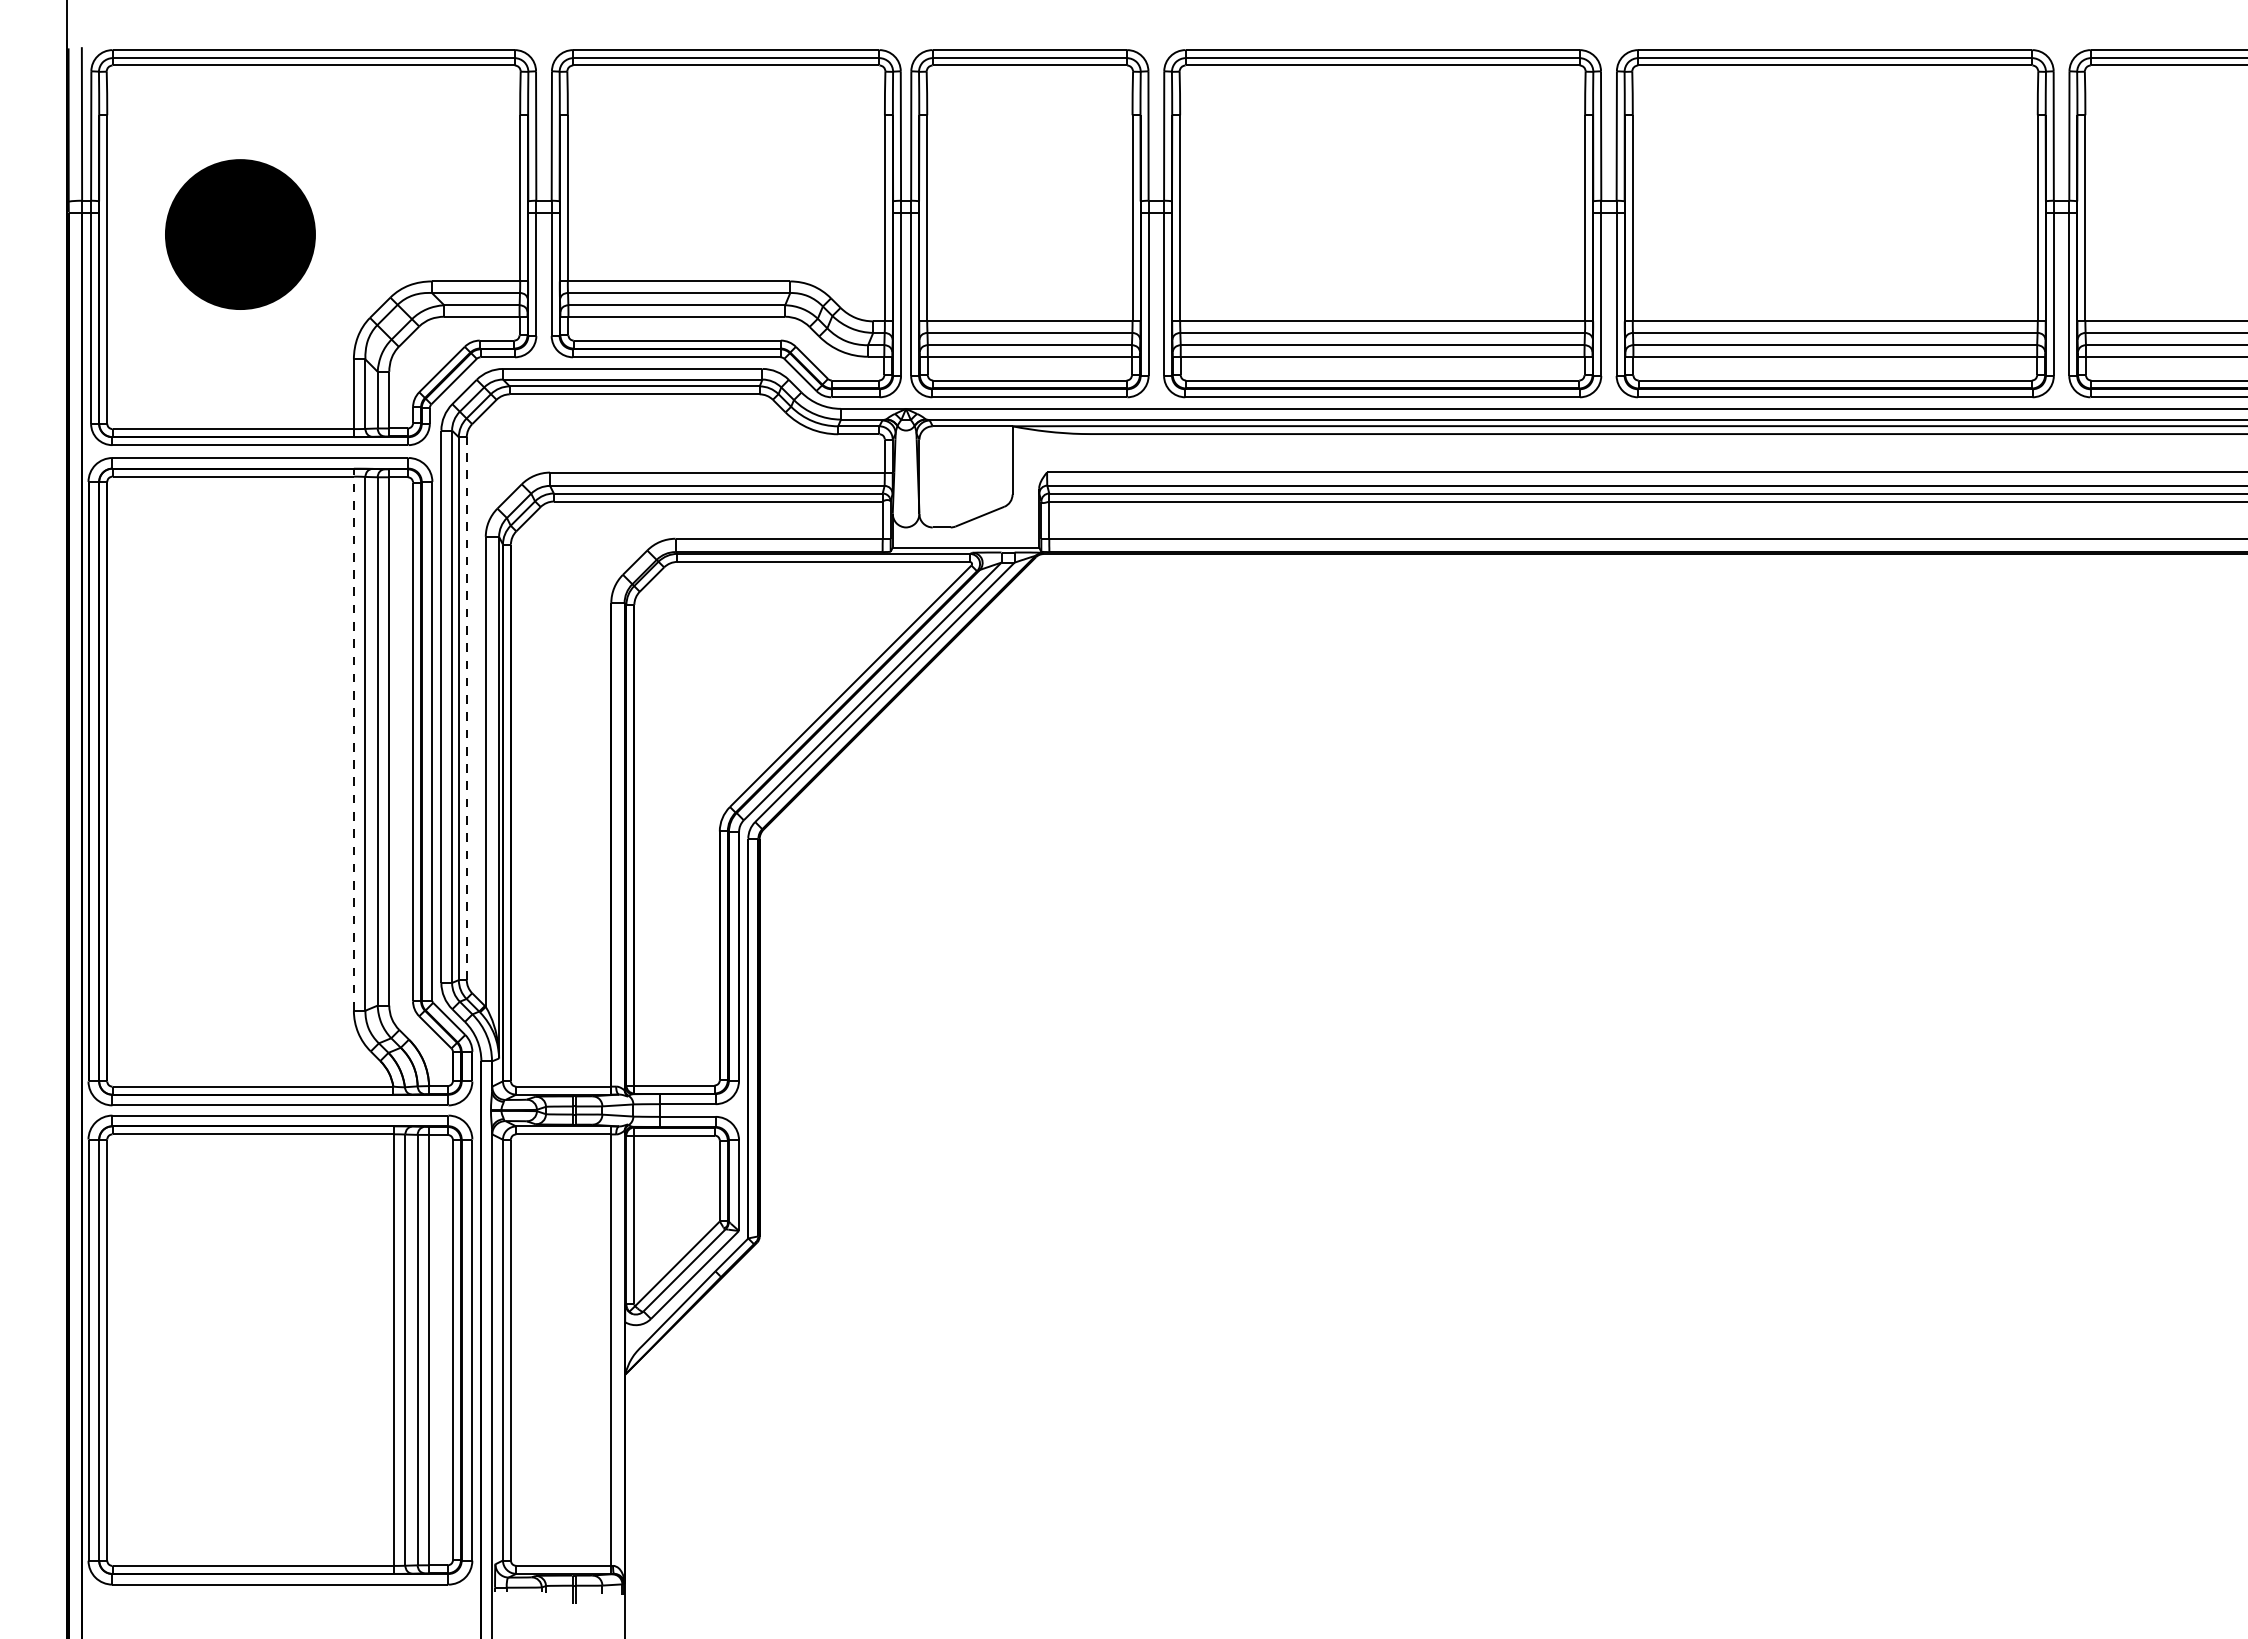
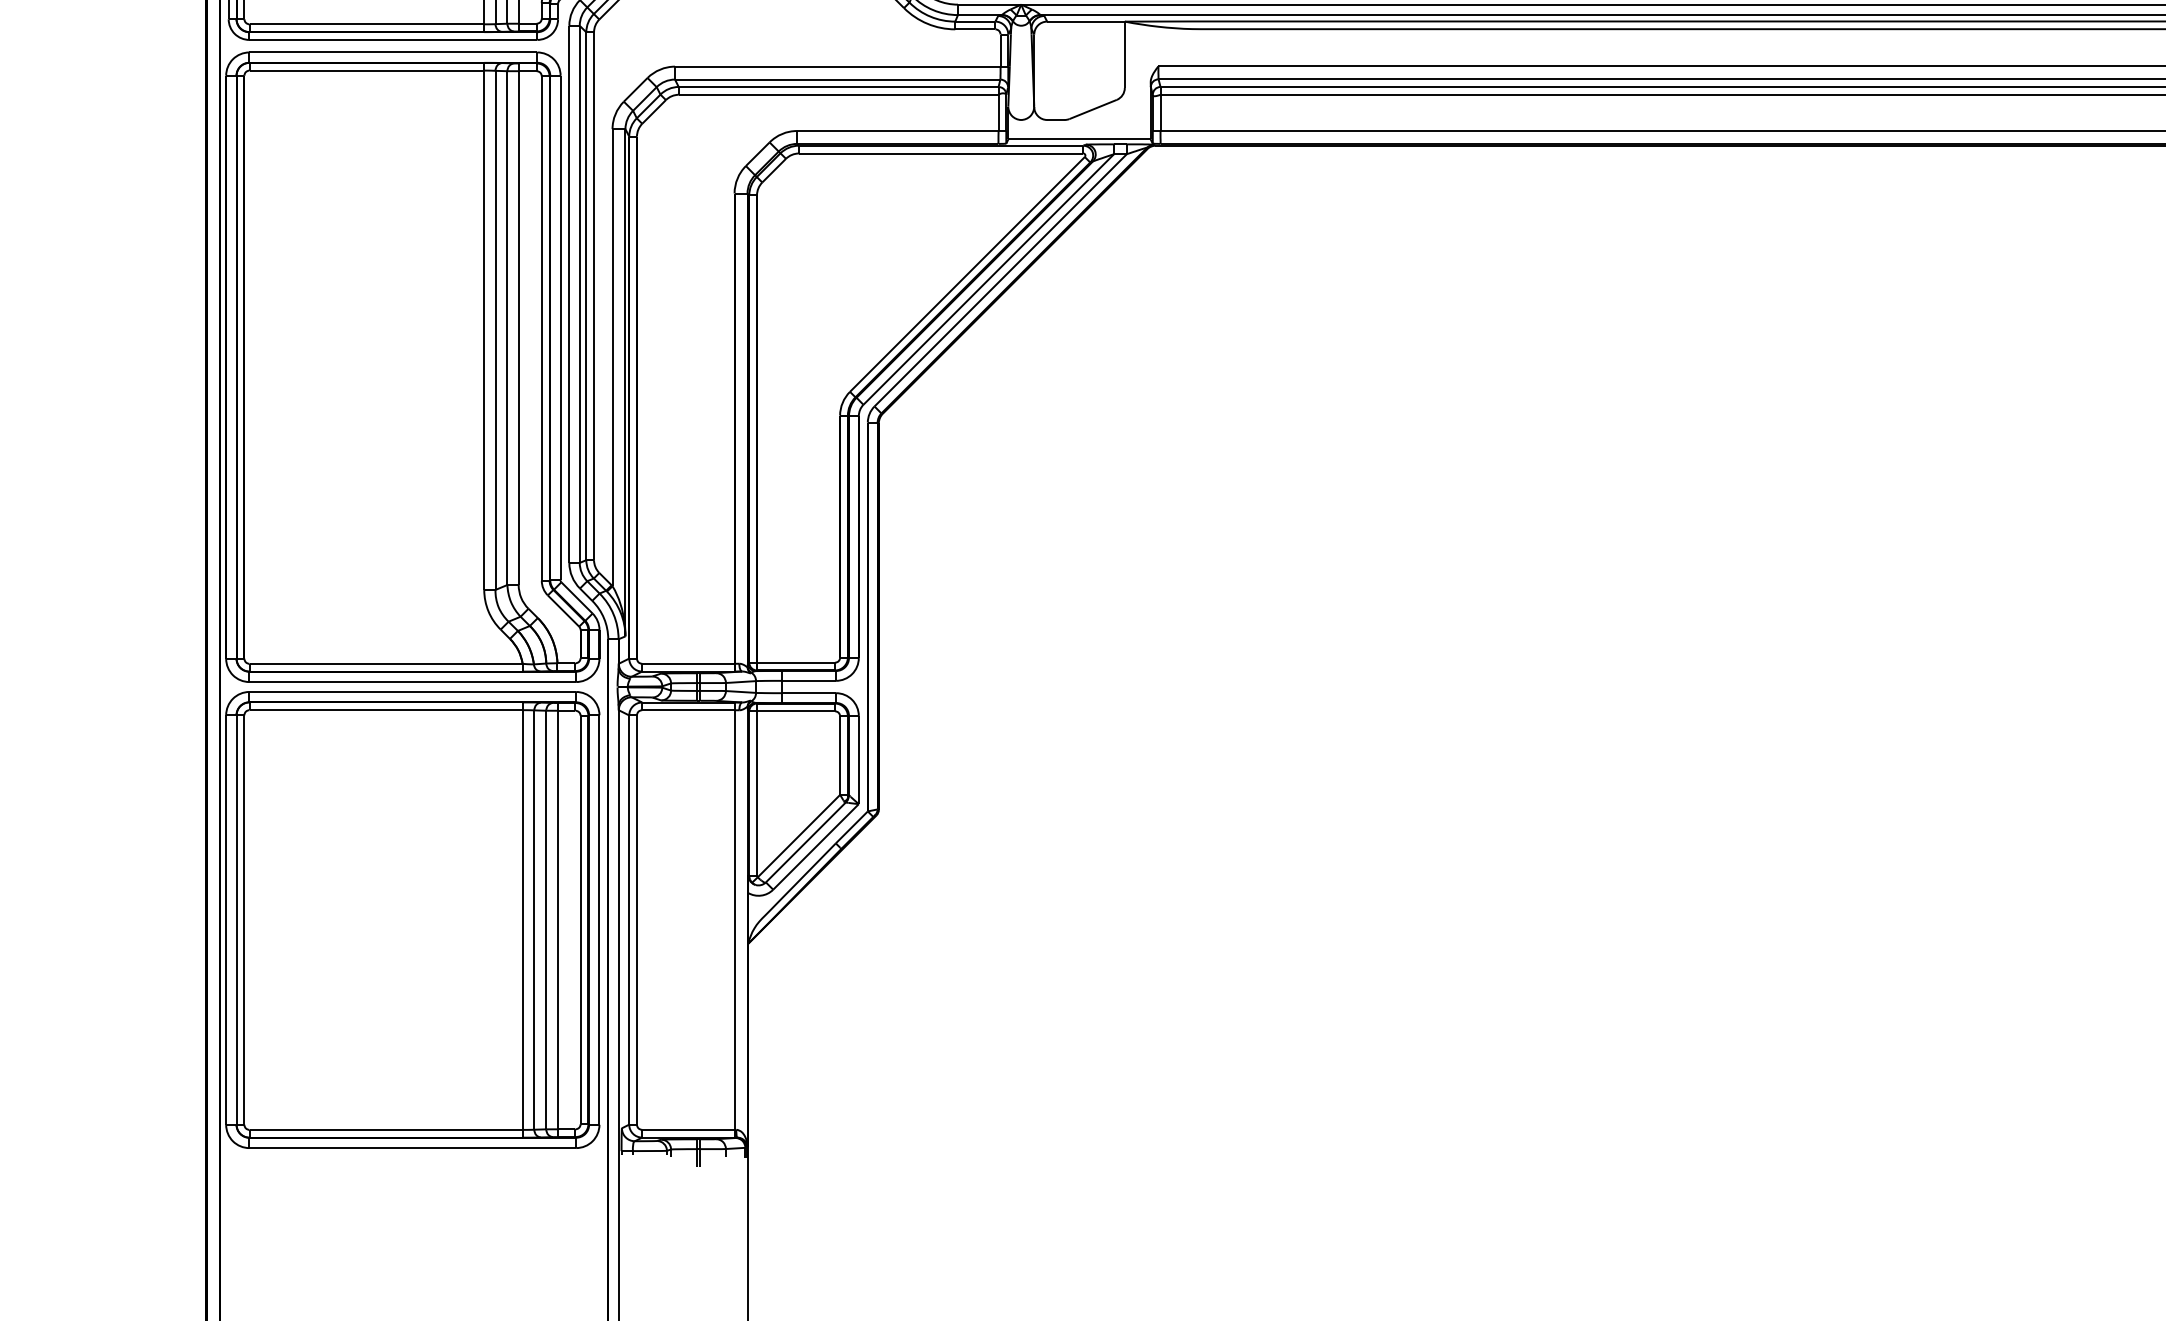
line: (466, 708) -> (593, 296), dashed -> solid
line: (353, 739) -> (483, 326), dashed -> solid

